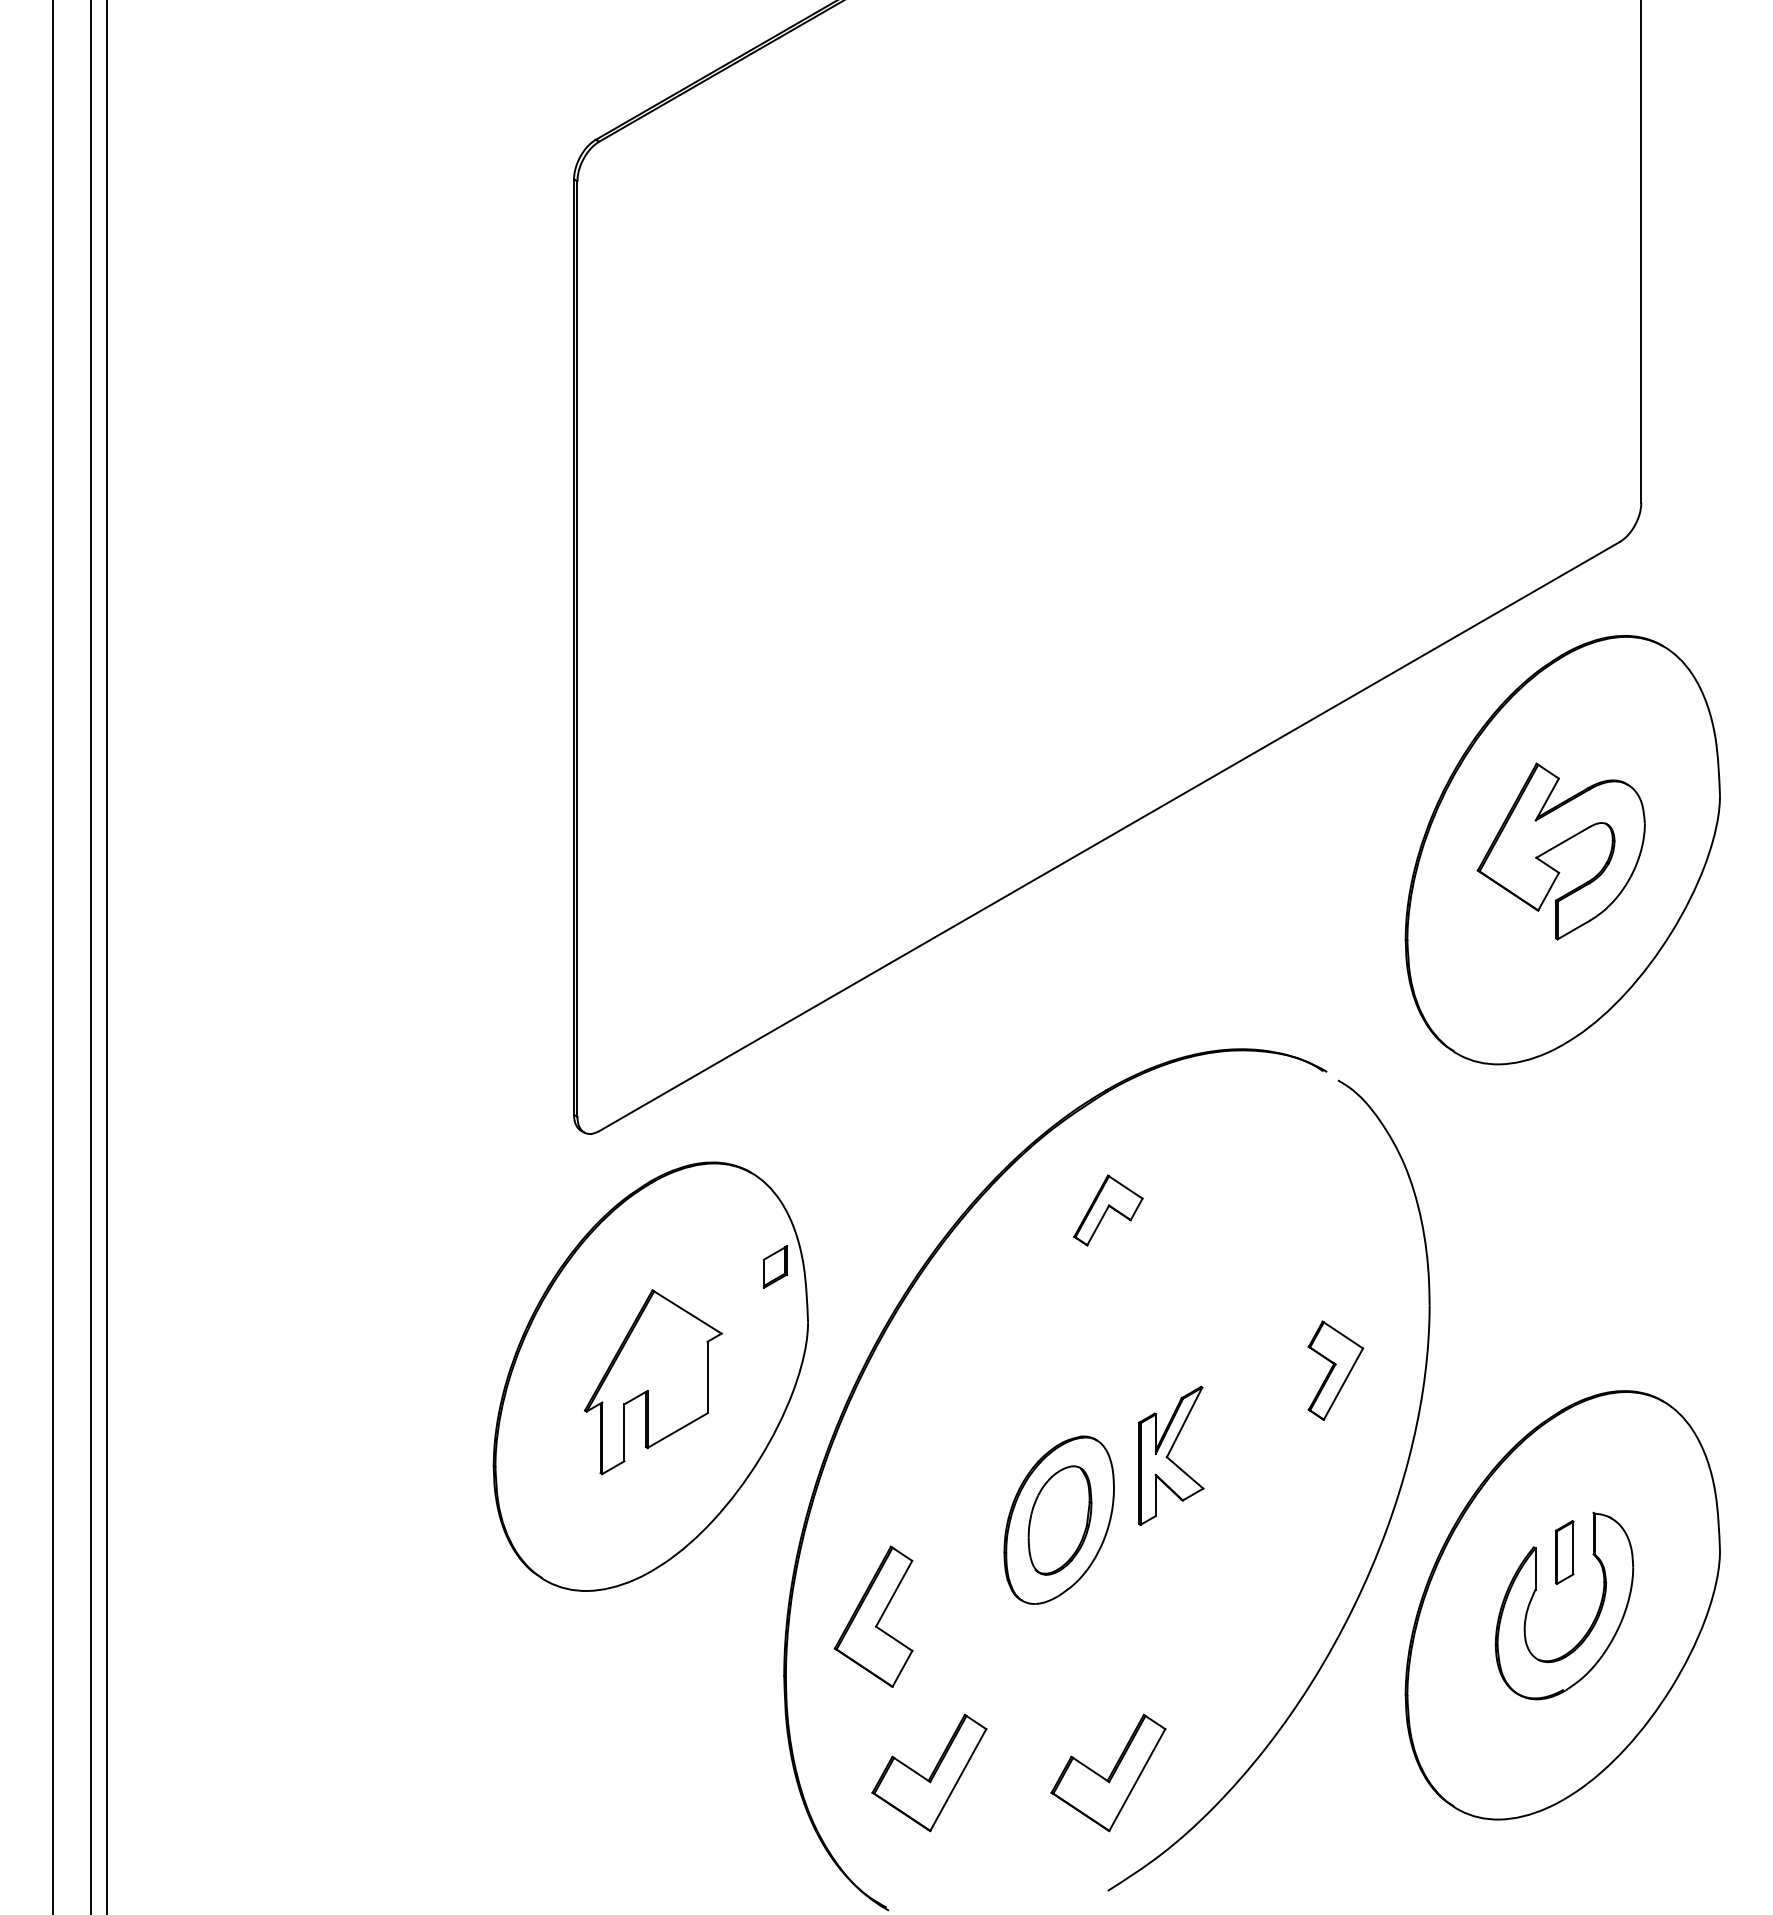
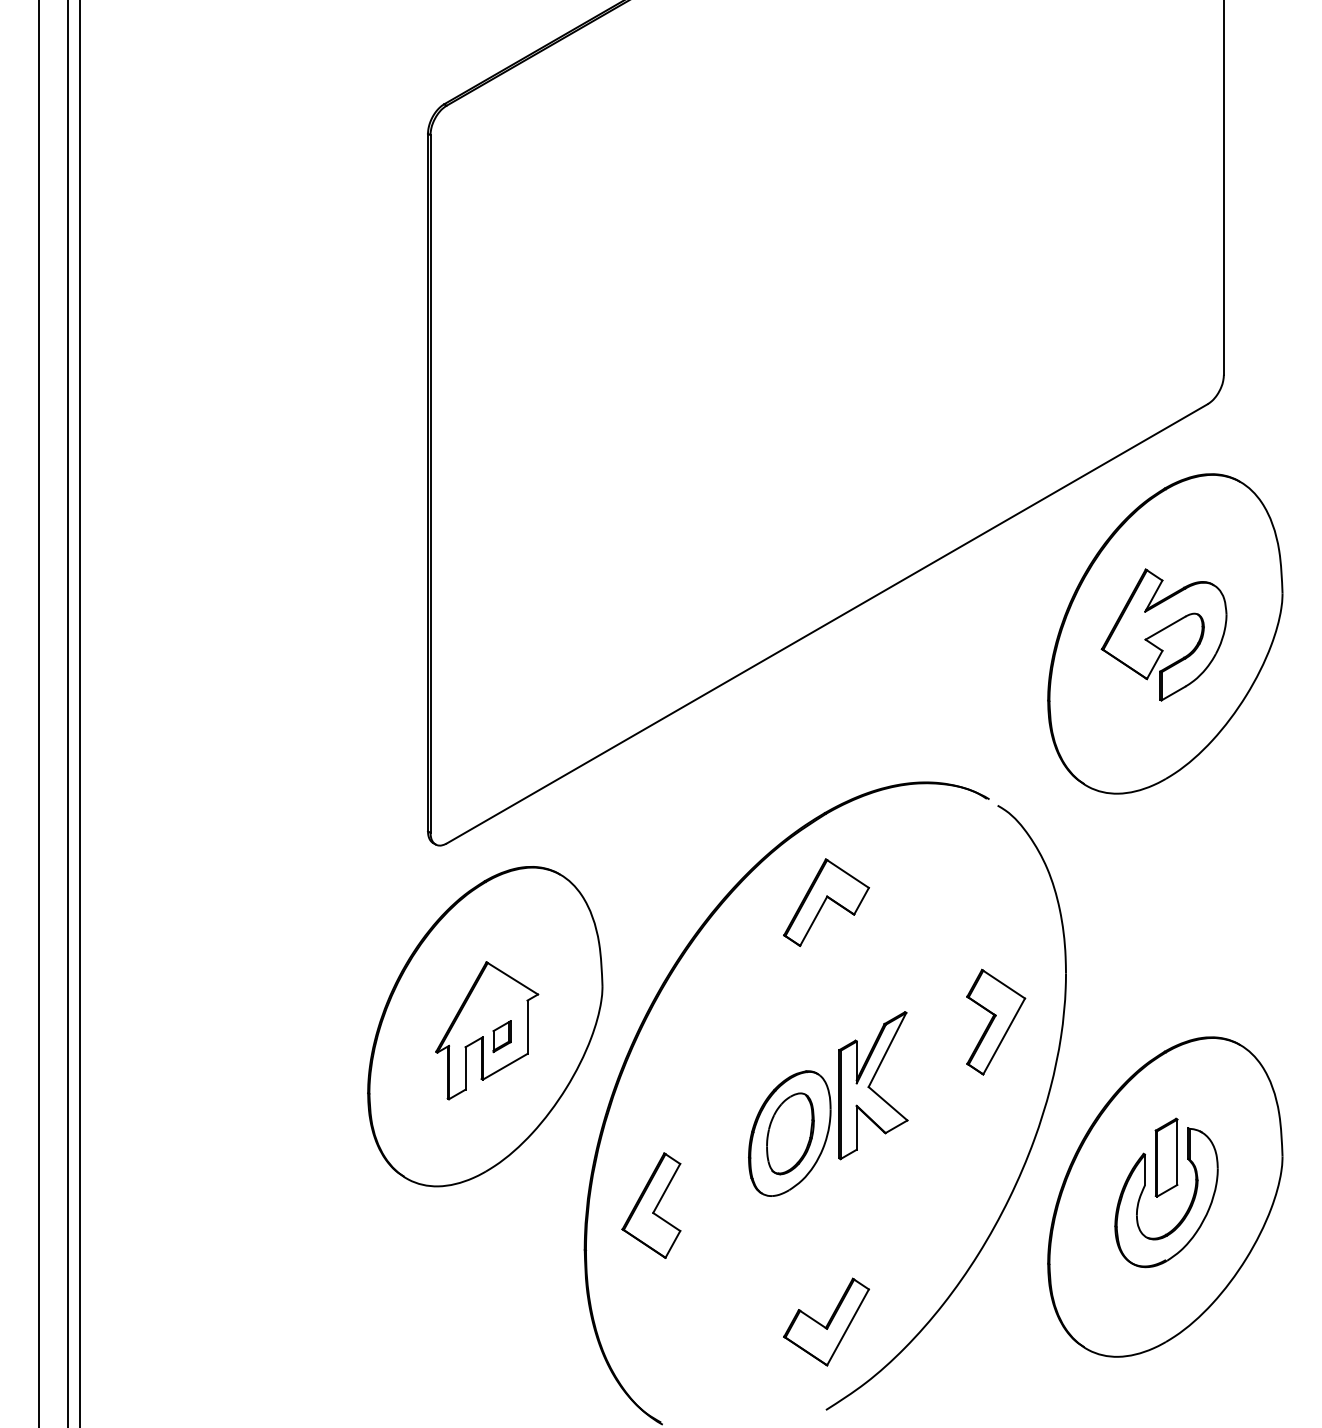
part: (1108, 1210) -> (826, 902), size x1.67
part: (774, 1266) -> (501, 1036), moved
part: (1335, 1370) -> (995, 1021), size x1.43
part: (1171, 1455) -> (873, 1085), size x1.43
part: (1564, 1552) -> (1166, 1157), size x1.67
part: (929, 1772) -> (693, 1321), removed

